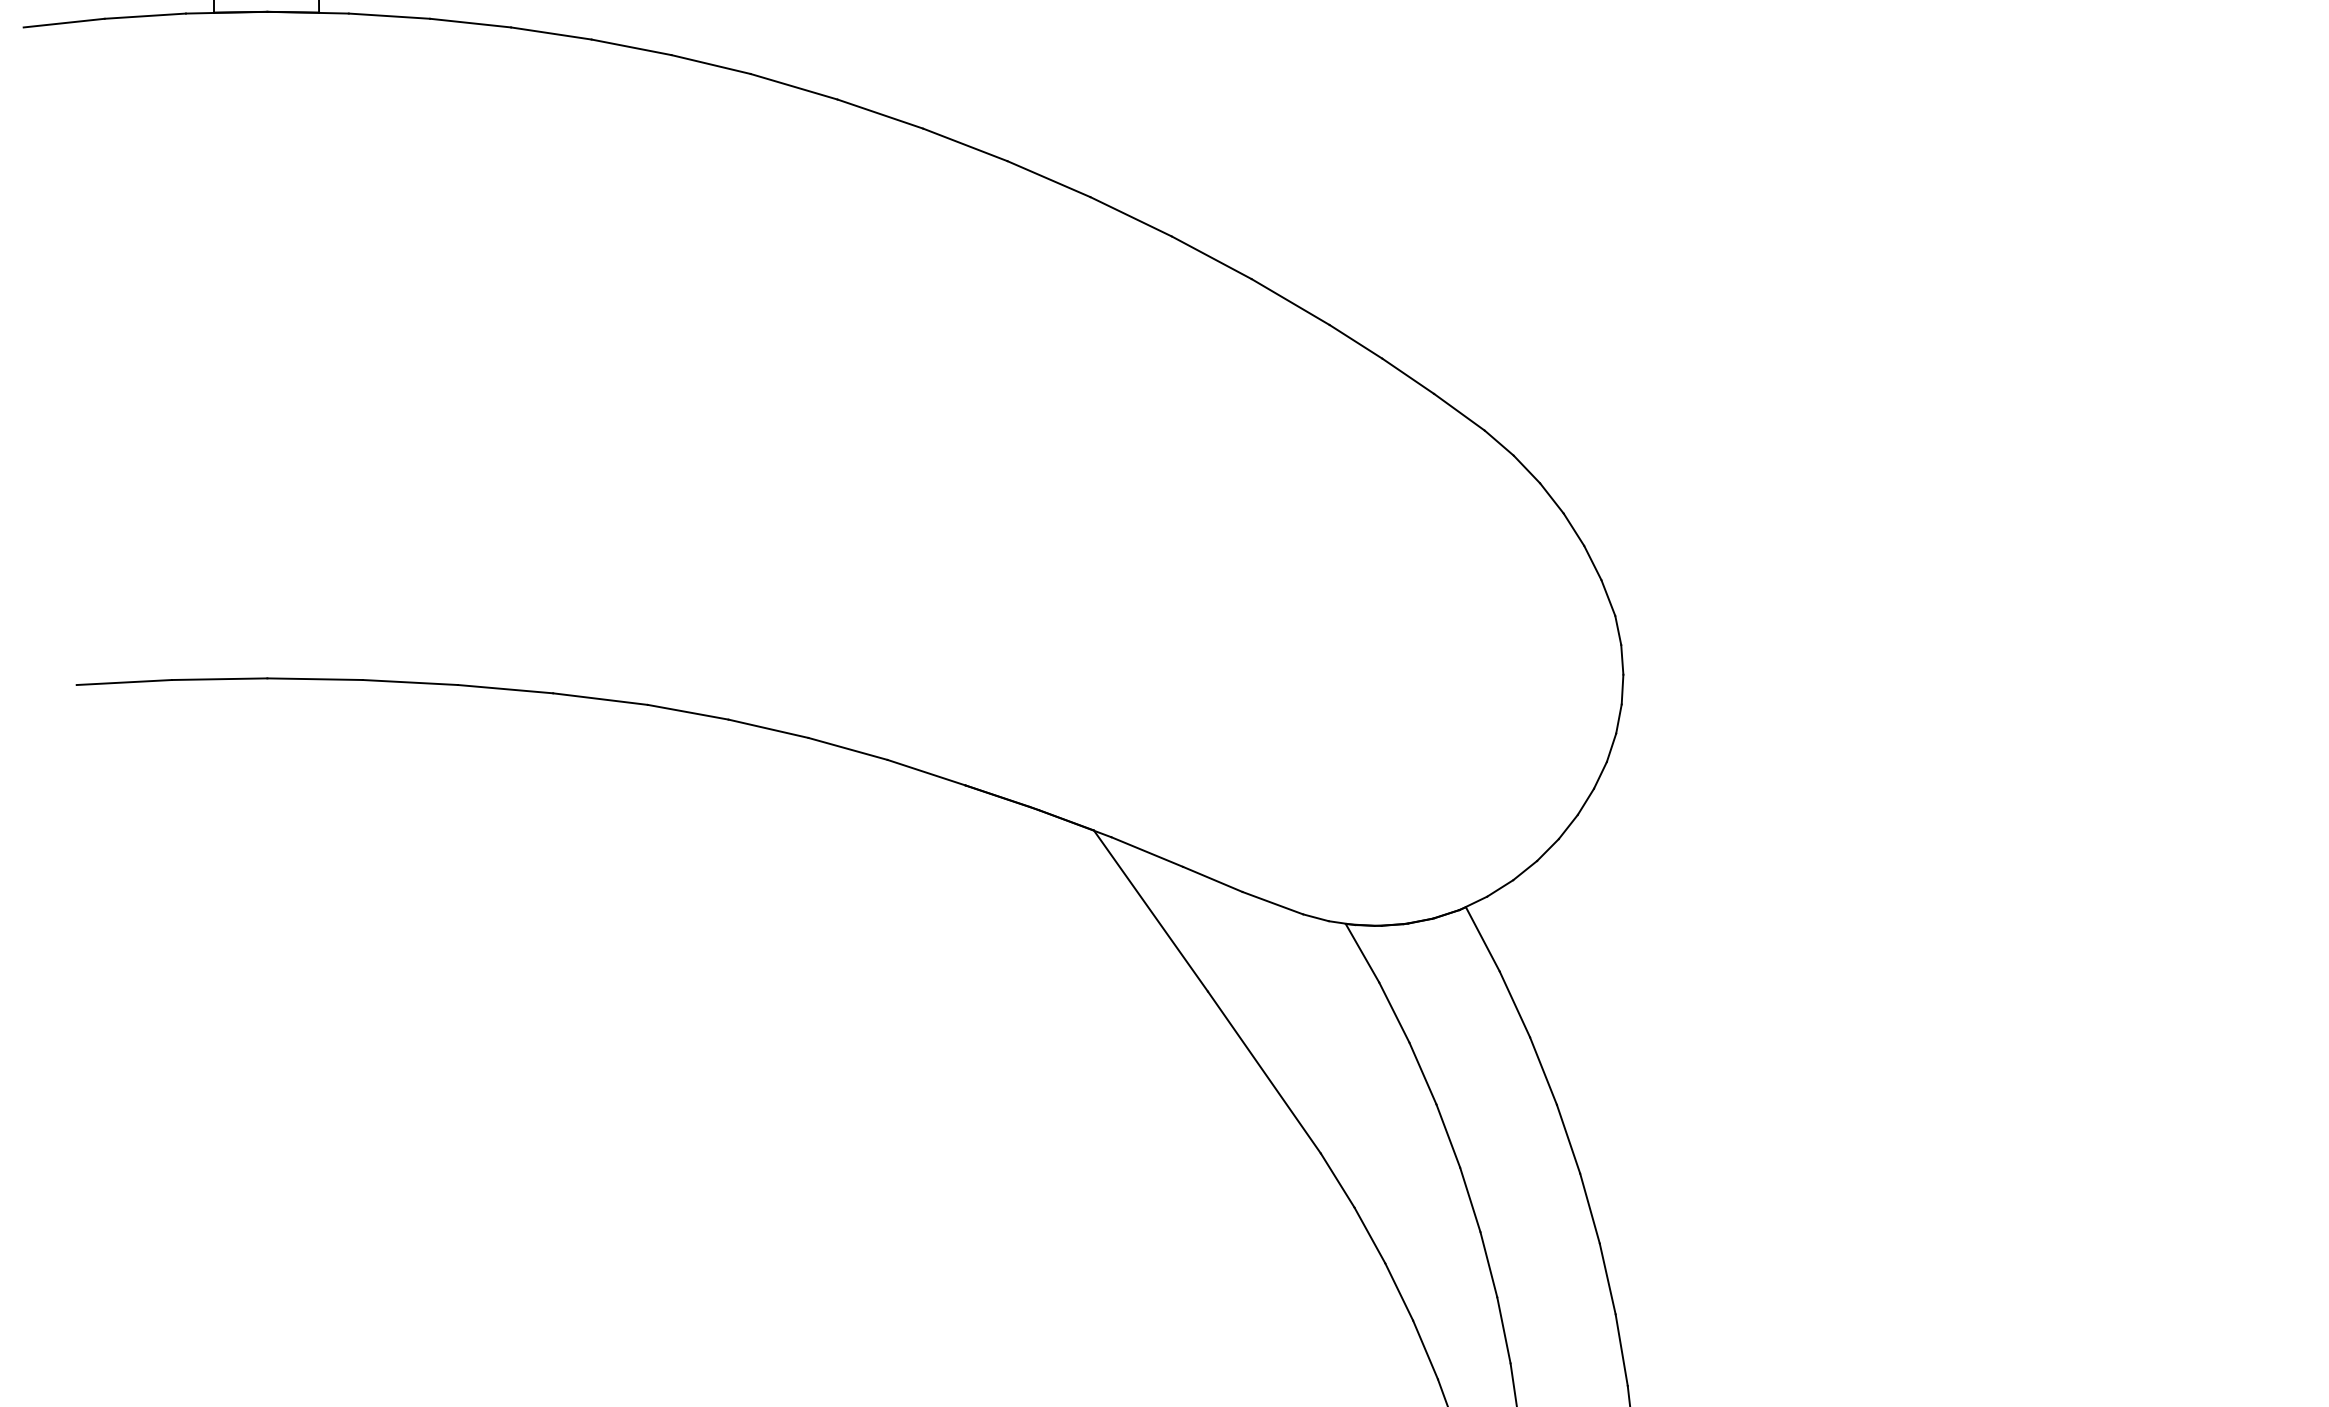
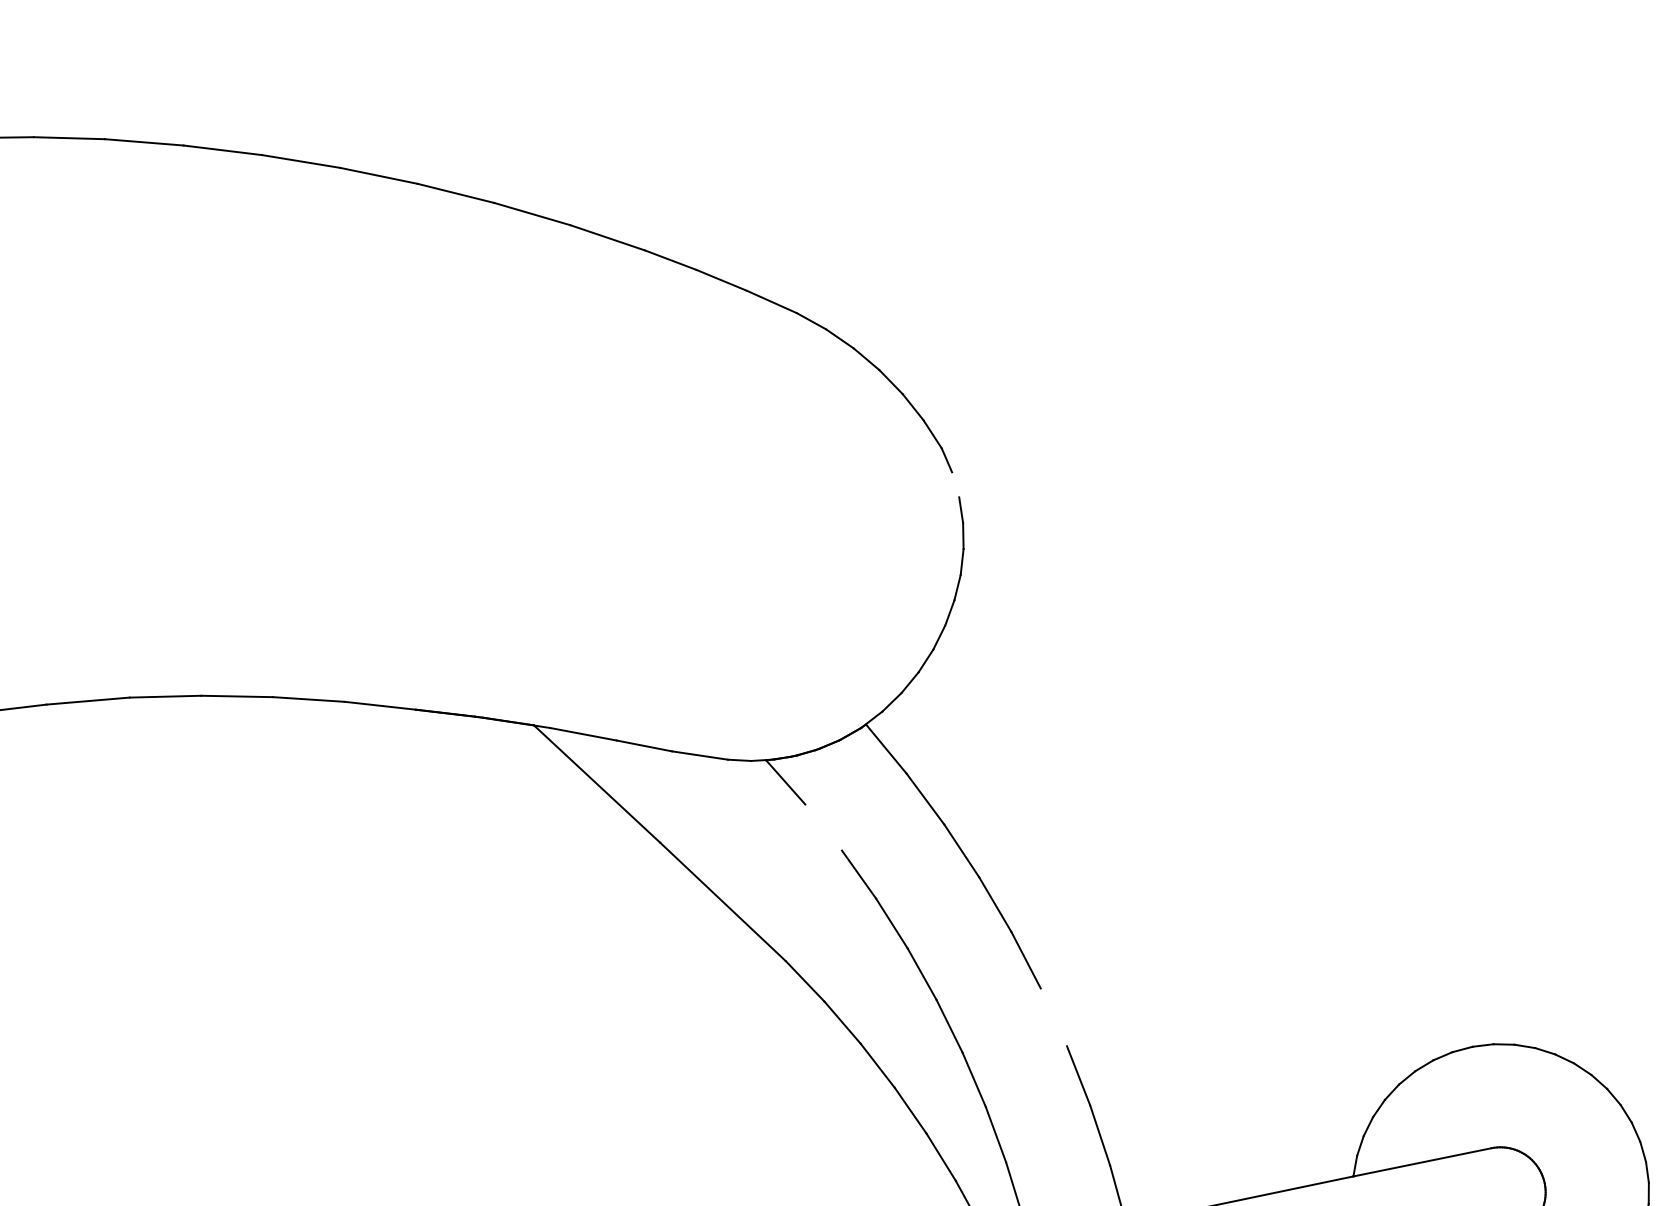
line: (1622, 659) -> (955, 484), removed
line: (1394, 1012) -> (823, 827), removed
line: (1607, 1278) -> (1053, 1016), removed

